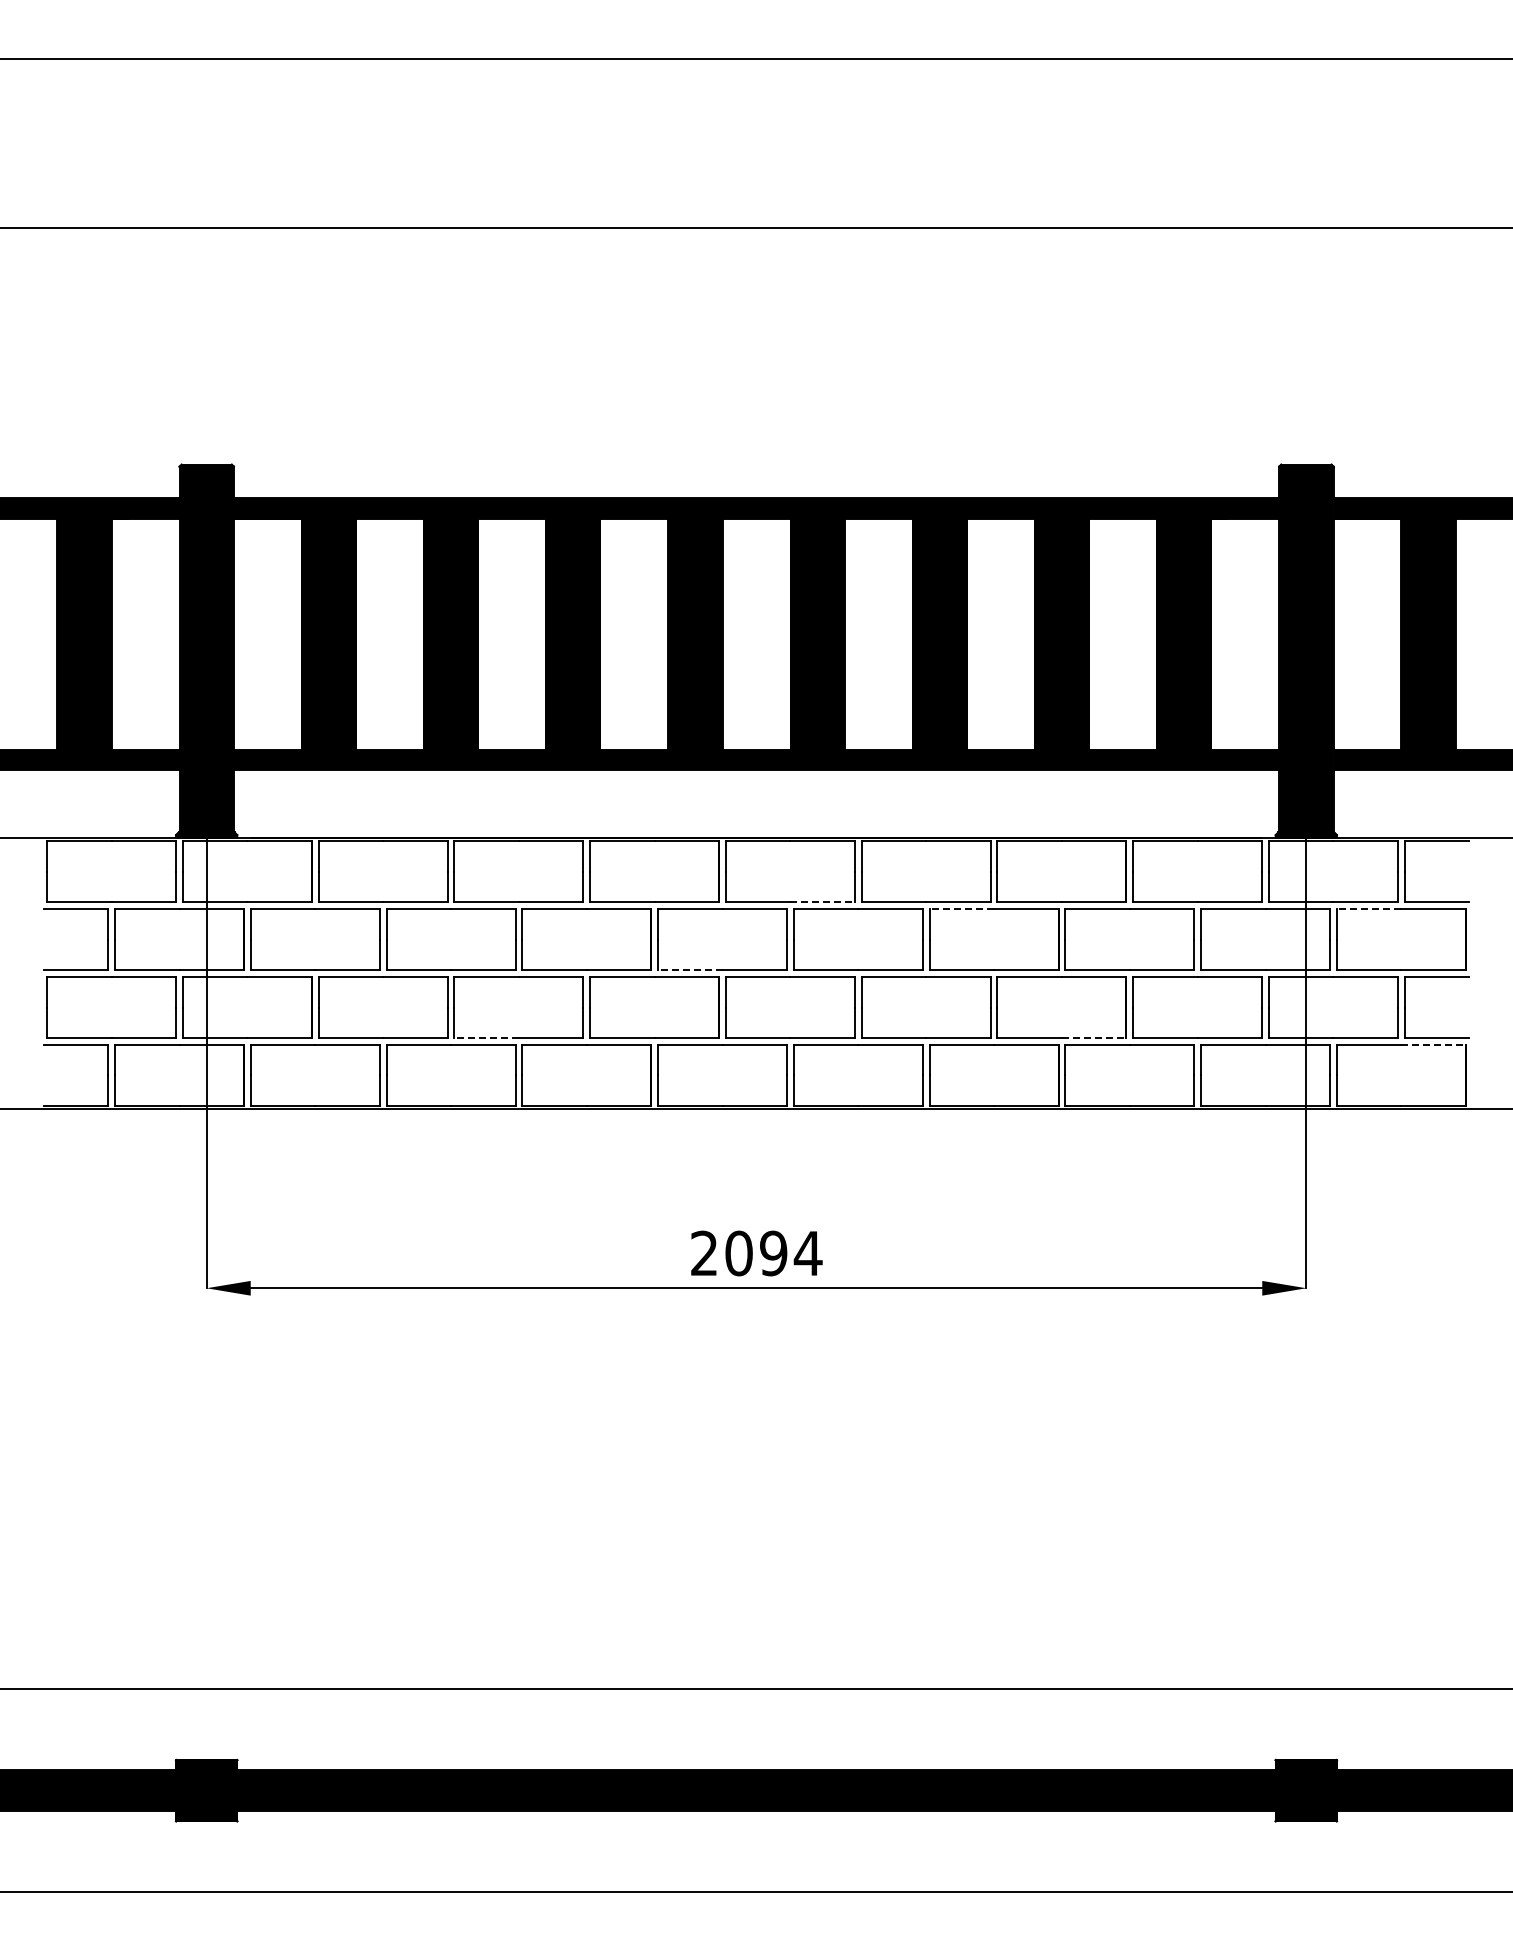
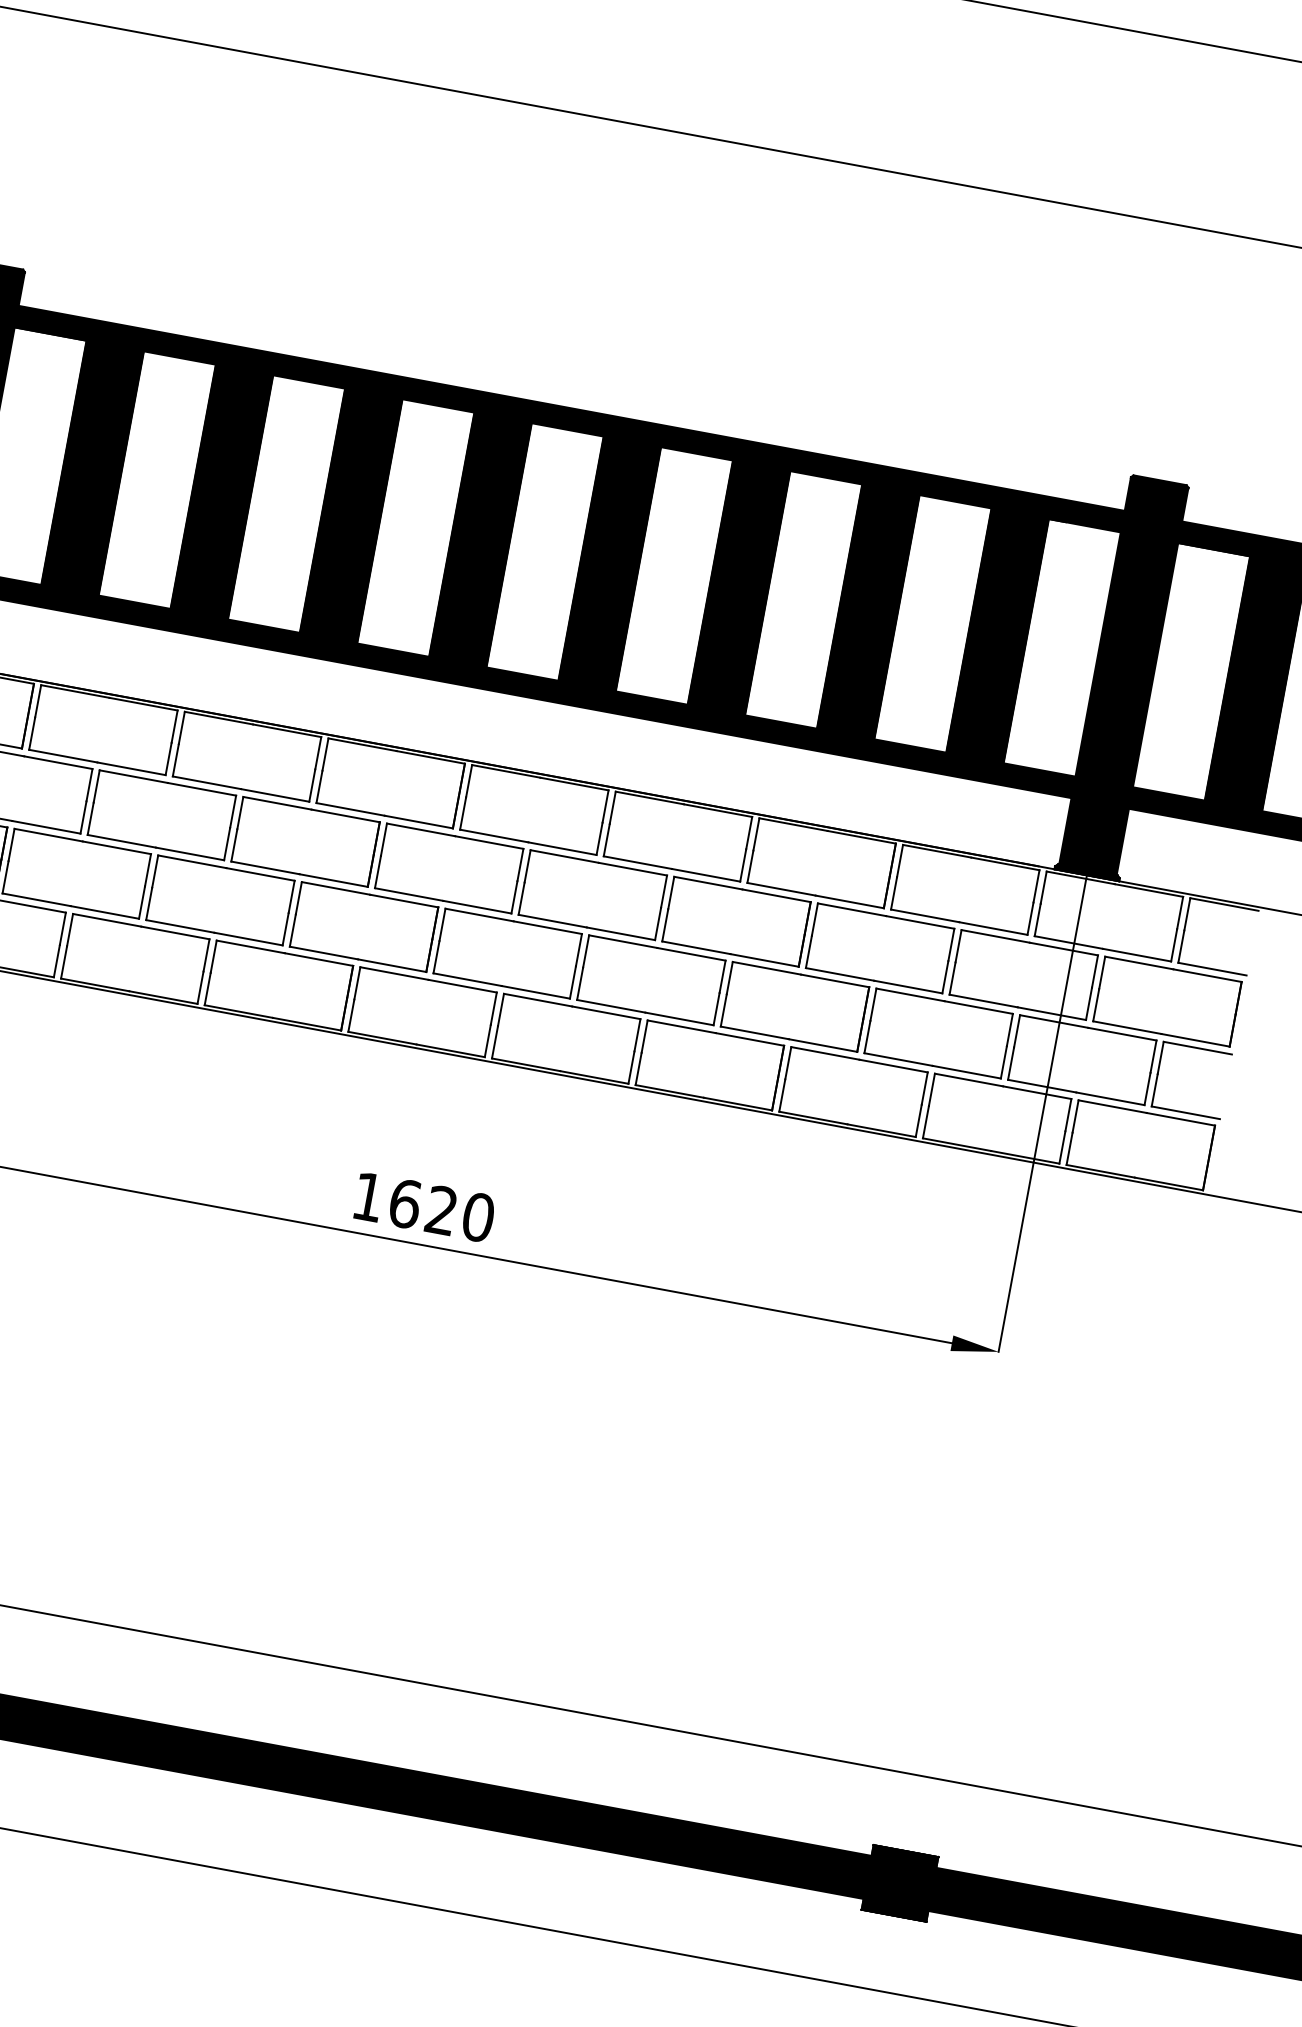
line: (823, 902) -> (563, 849), dashed -> solid
line: (961, 909) -> (707, 883), dashed -> solid
line: (1368, 909) -> (1138, 963), dashed -> solid
line: (689, 970) -> (408, 894), dashed -> solid
line: (486, 1038) -> (180, 926), dashed -> solid
line: (1094, 1038) -> (823, 1046), dashed -> solid
line: (1434, 1044) -> (1181, 1119), dashed -> solid
text: (756, 1253) -> (423, 1207), 2094 -> 1620

